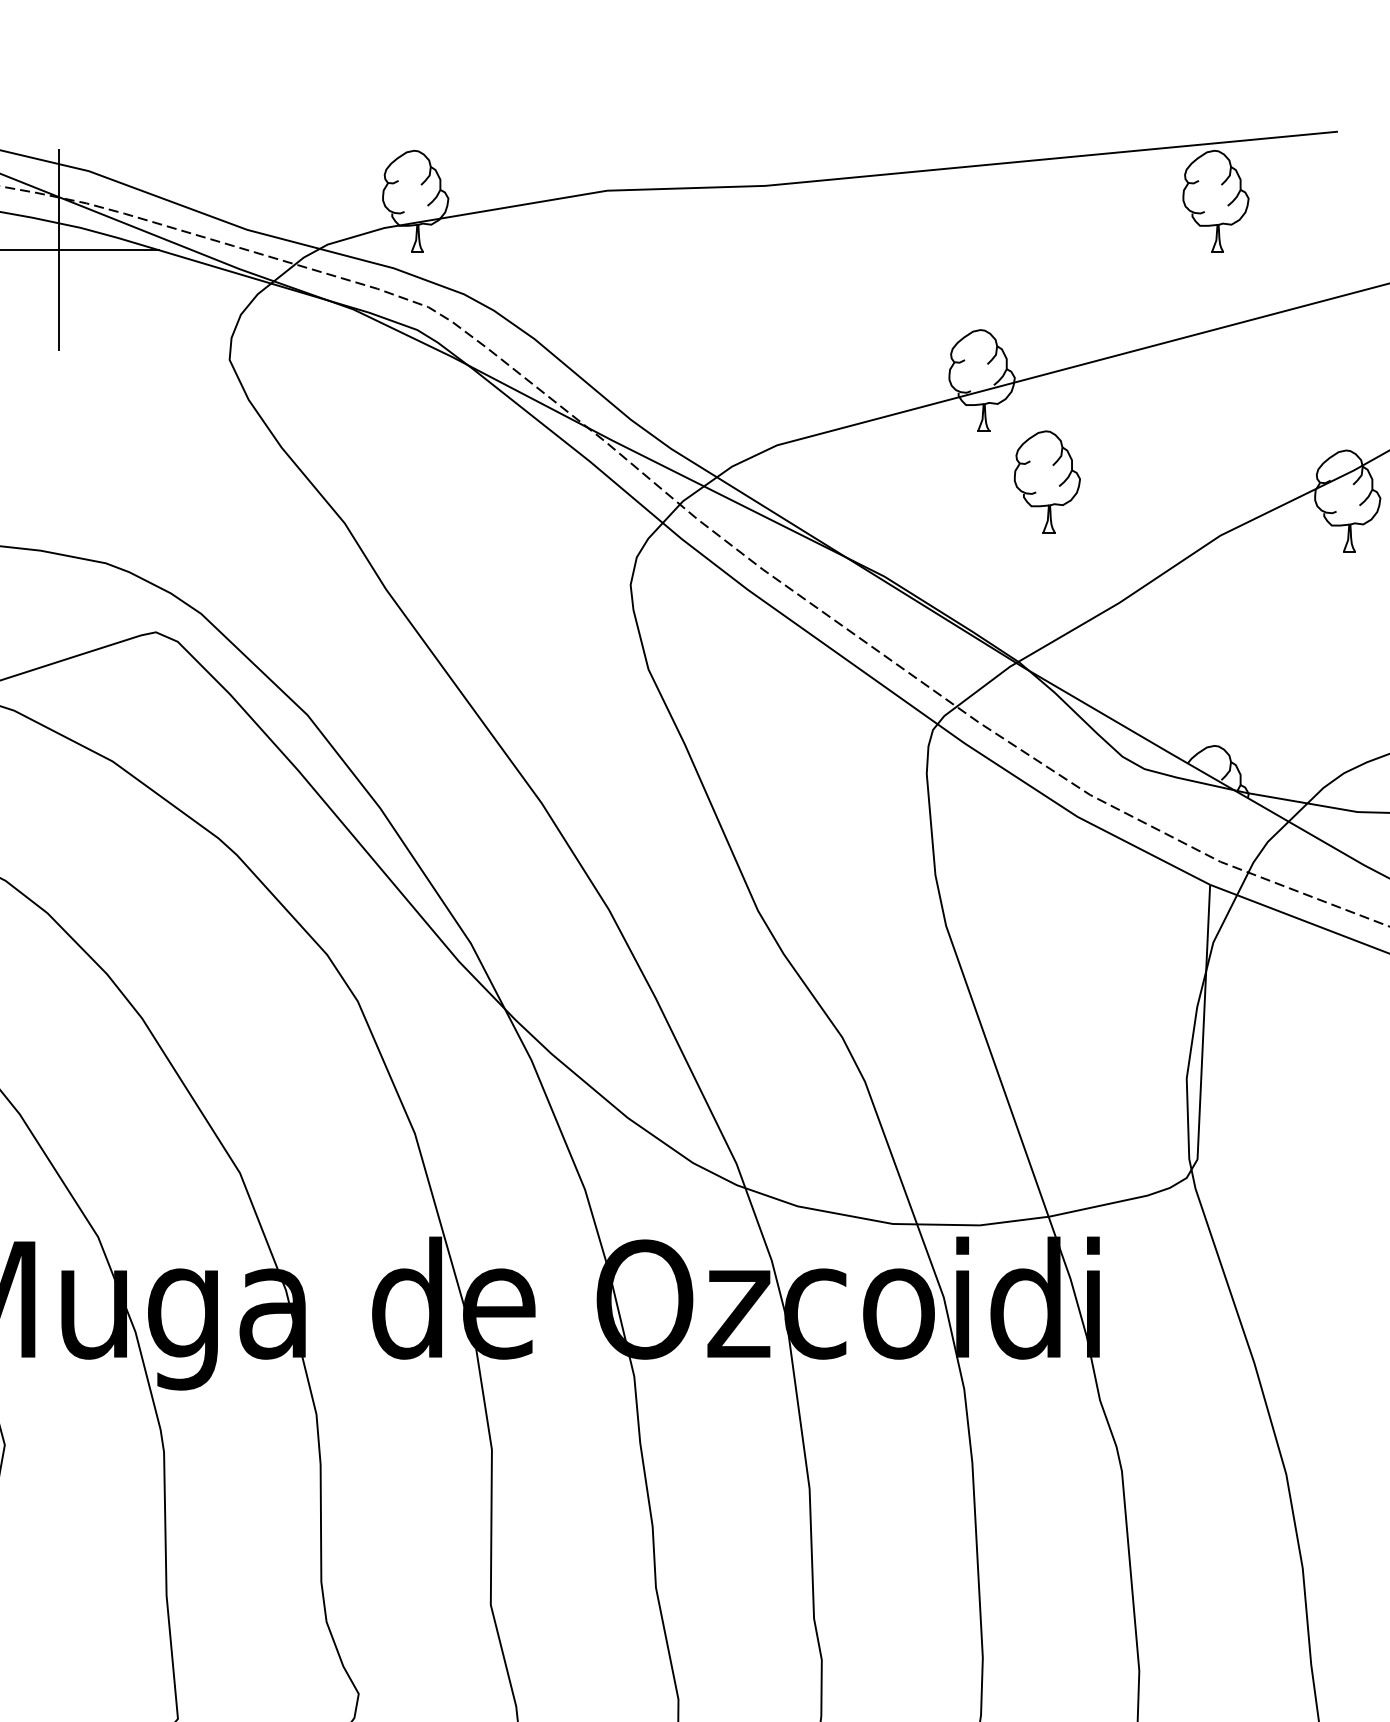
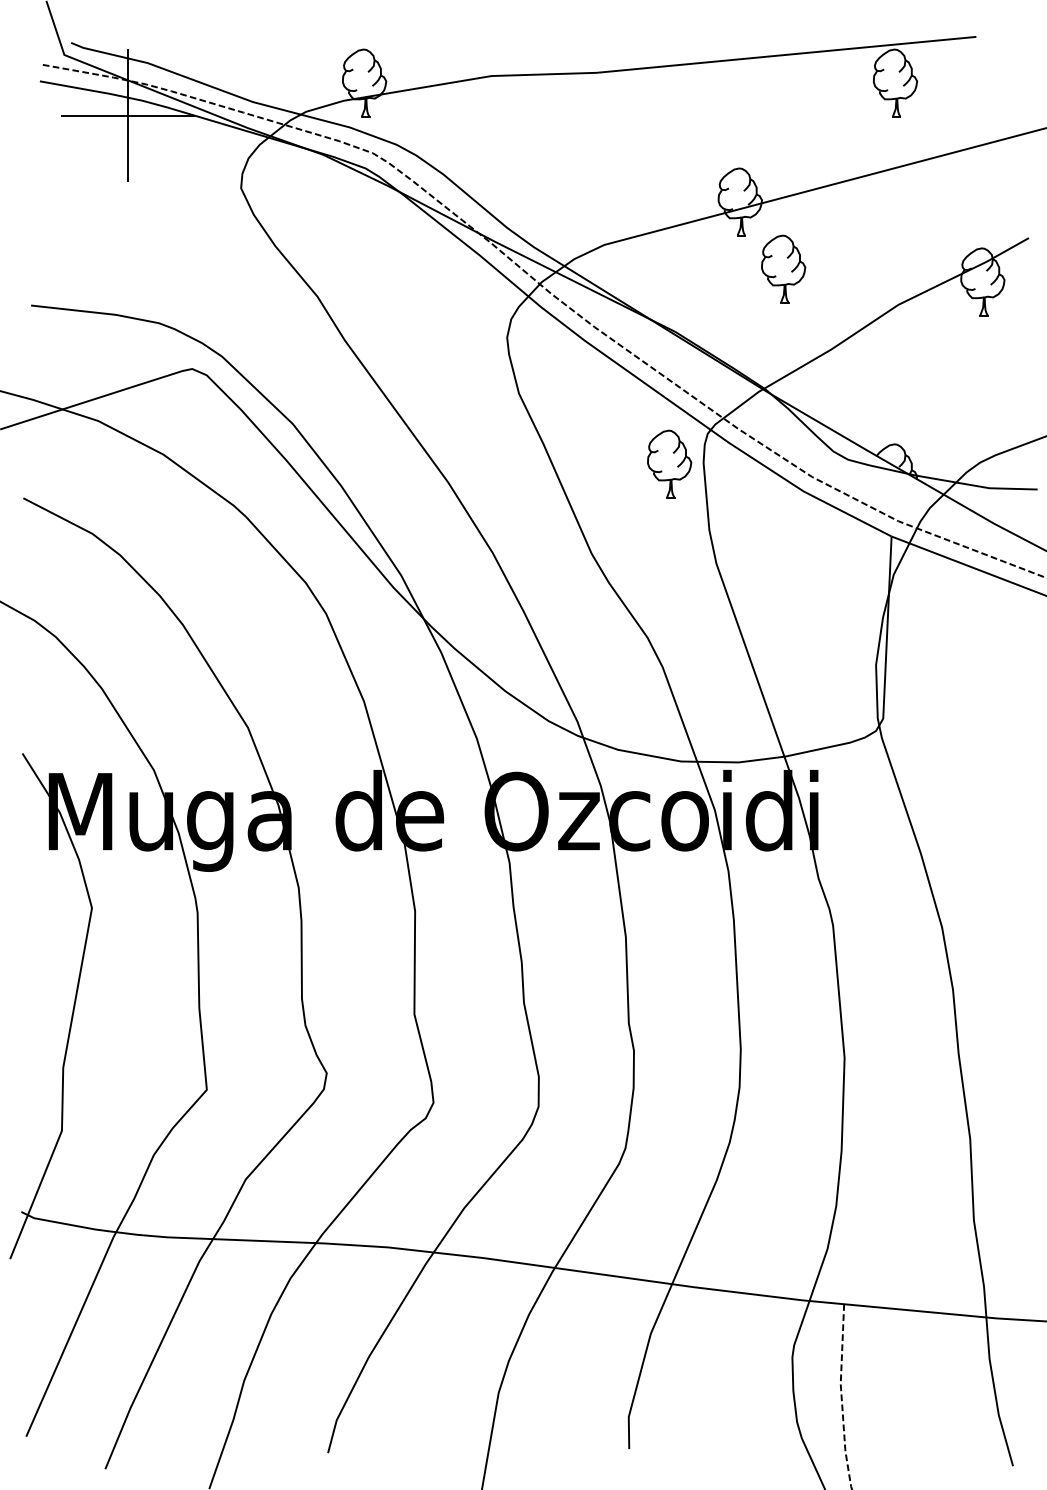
part: (875, 774) -> (669, 463), added

